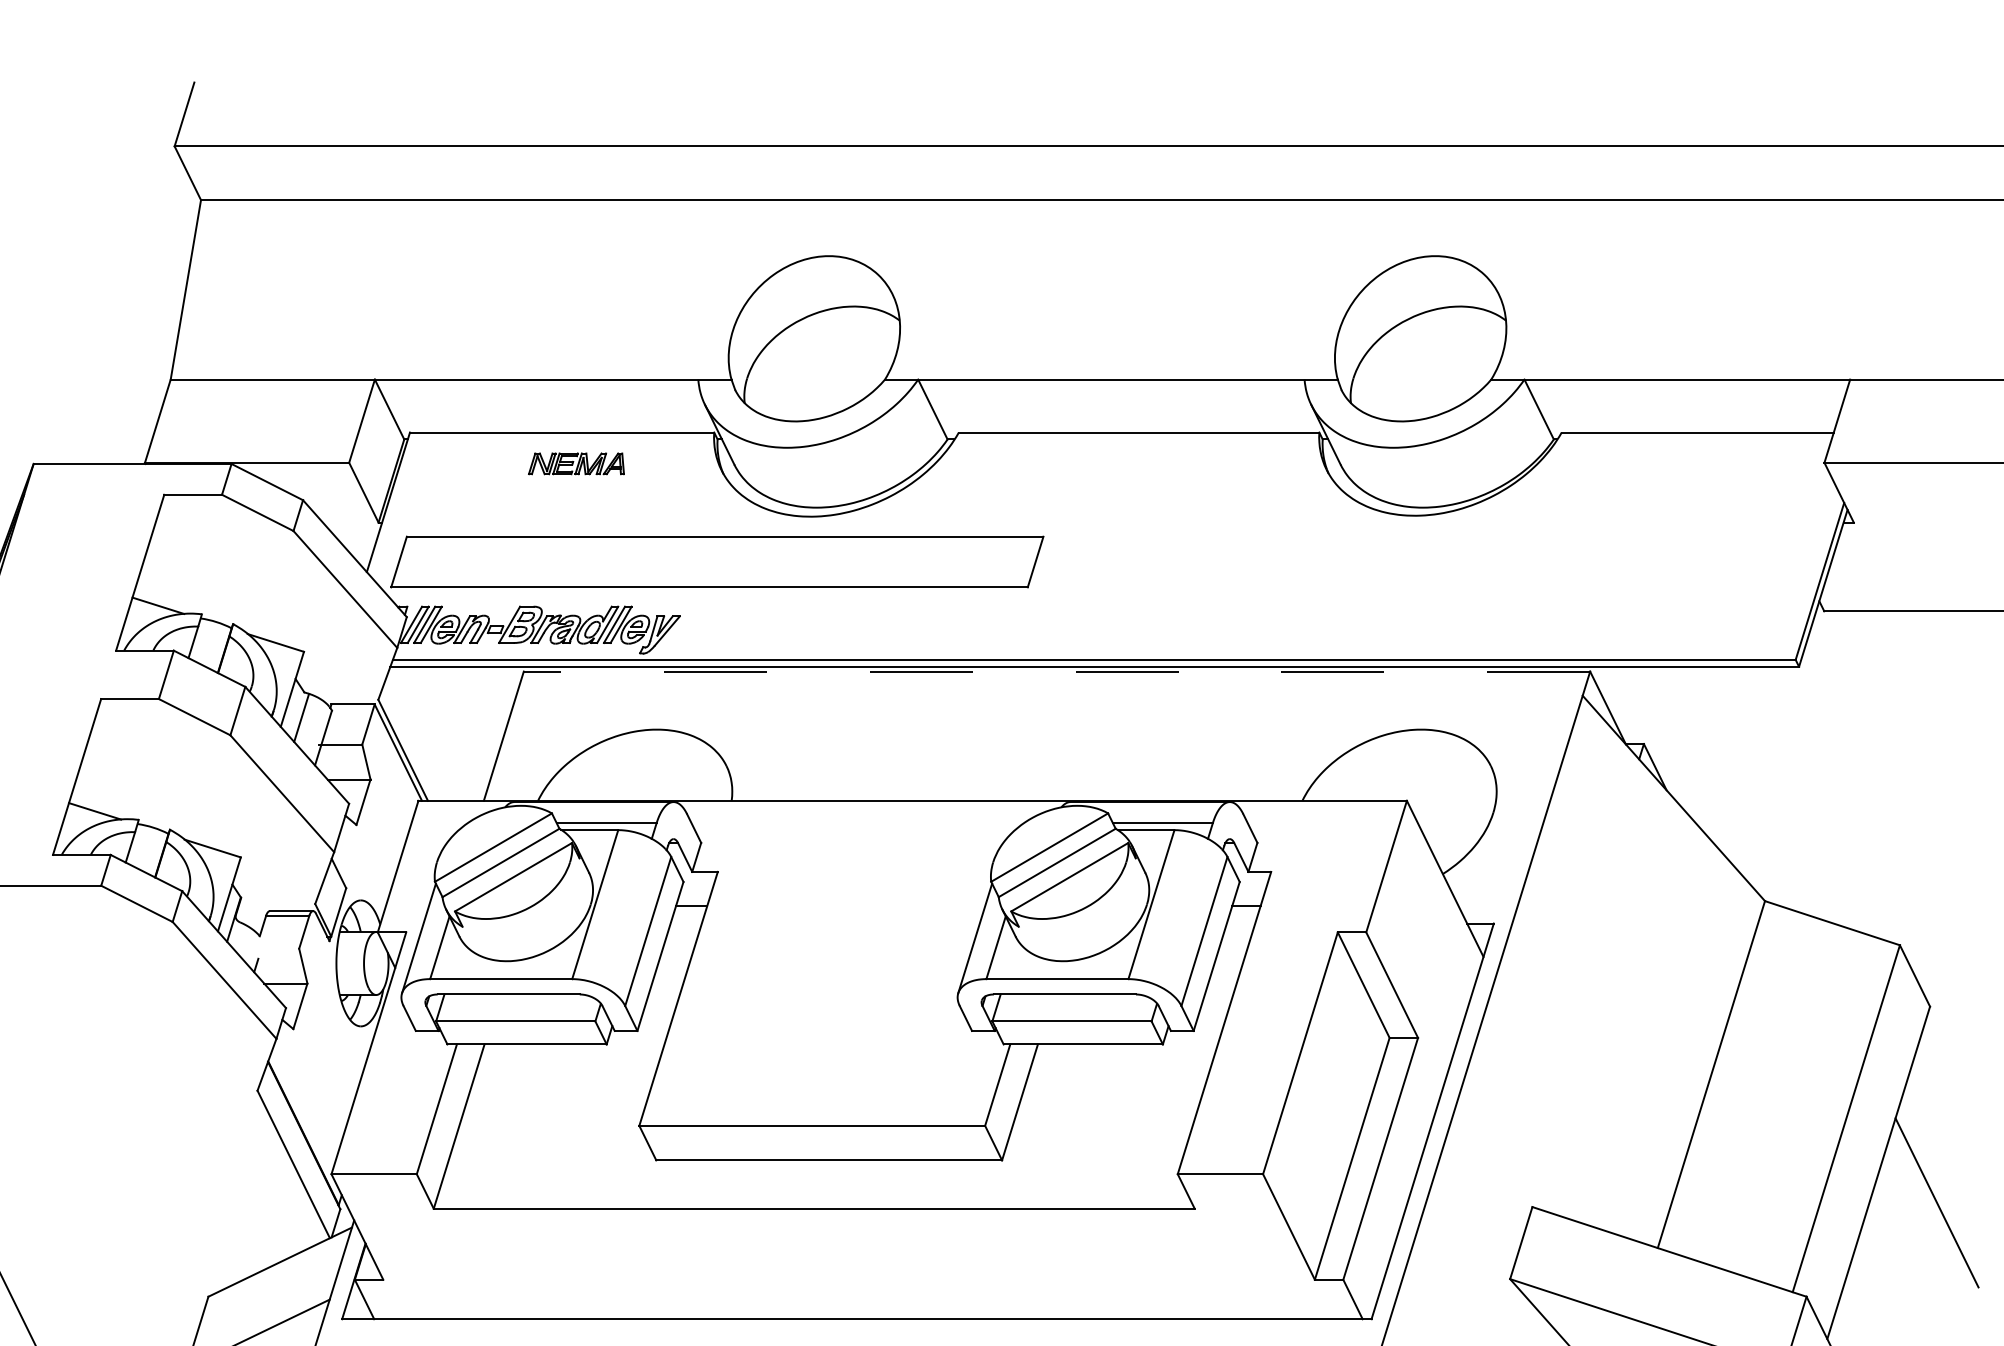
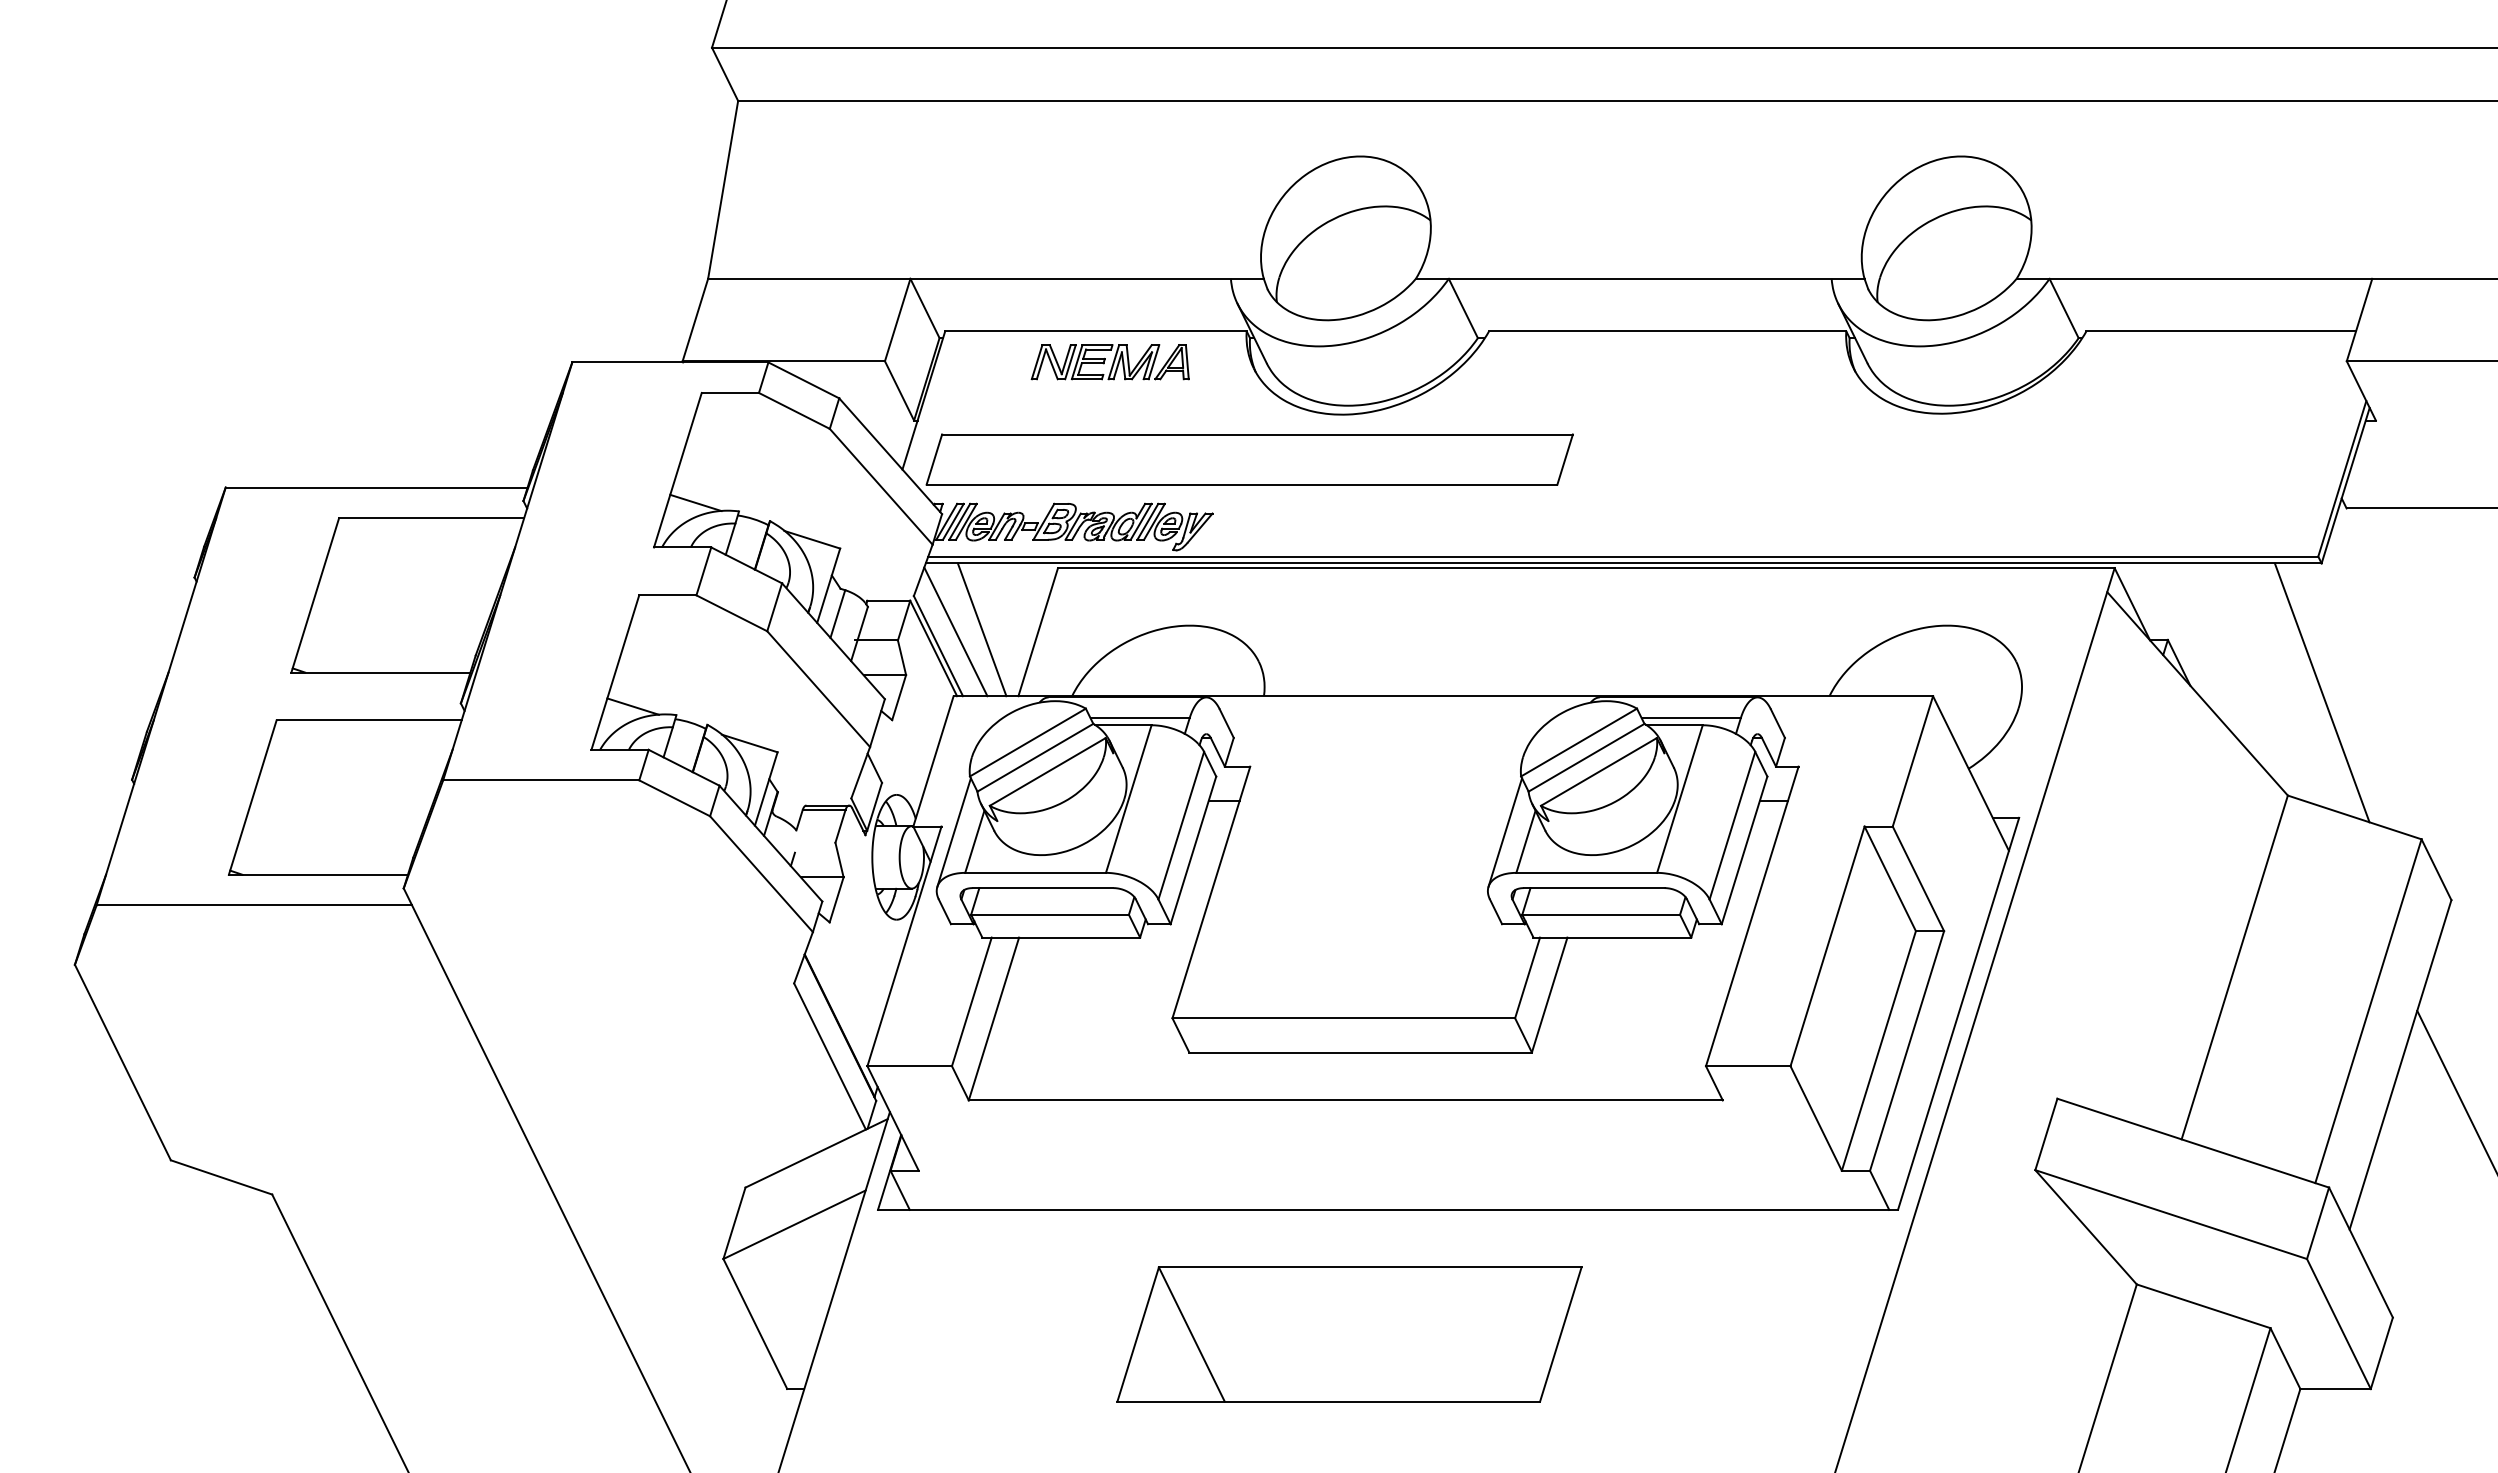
part: (575, 464) -> (1109, 362), size x1.67
line: (1056, 671) -> (1585, 568), dashed -> solid
line: (446, 733) -> (981, 629), added
line: (420, 735) -> (955, 631), added
line: (1798, 797) -> (2321, 692), added

